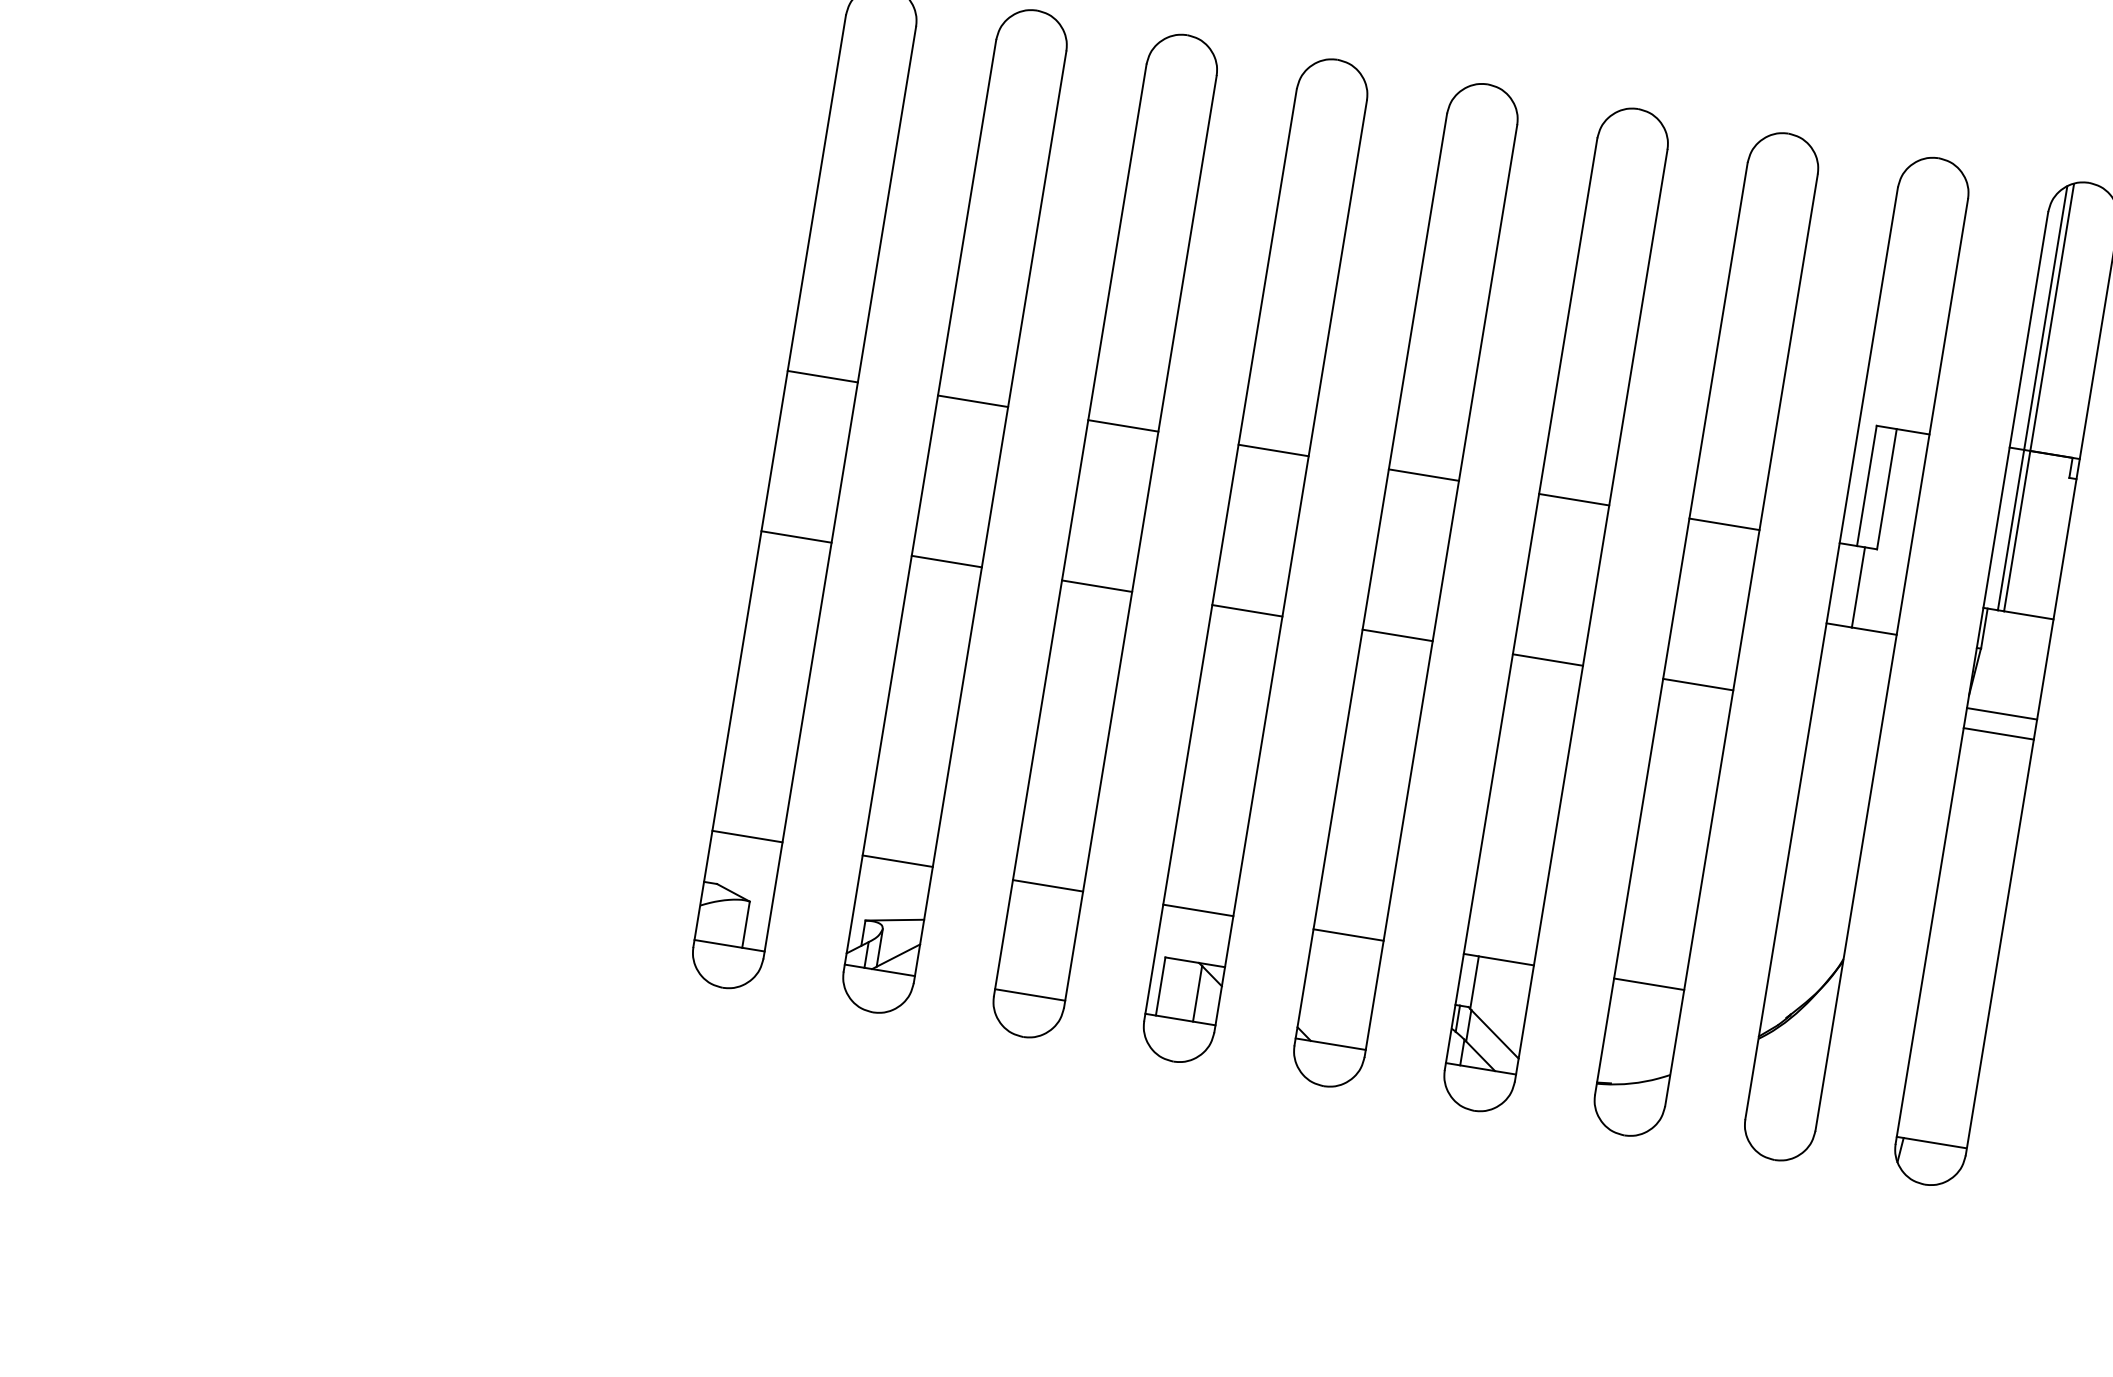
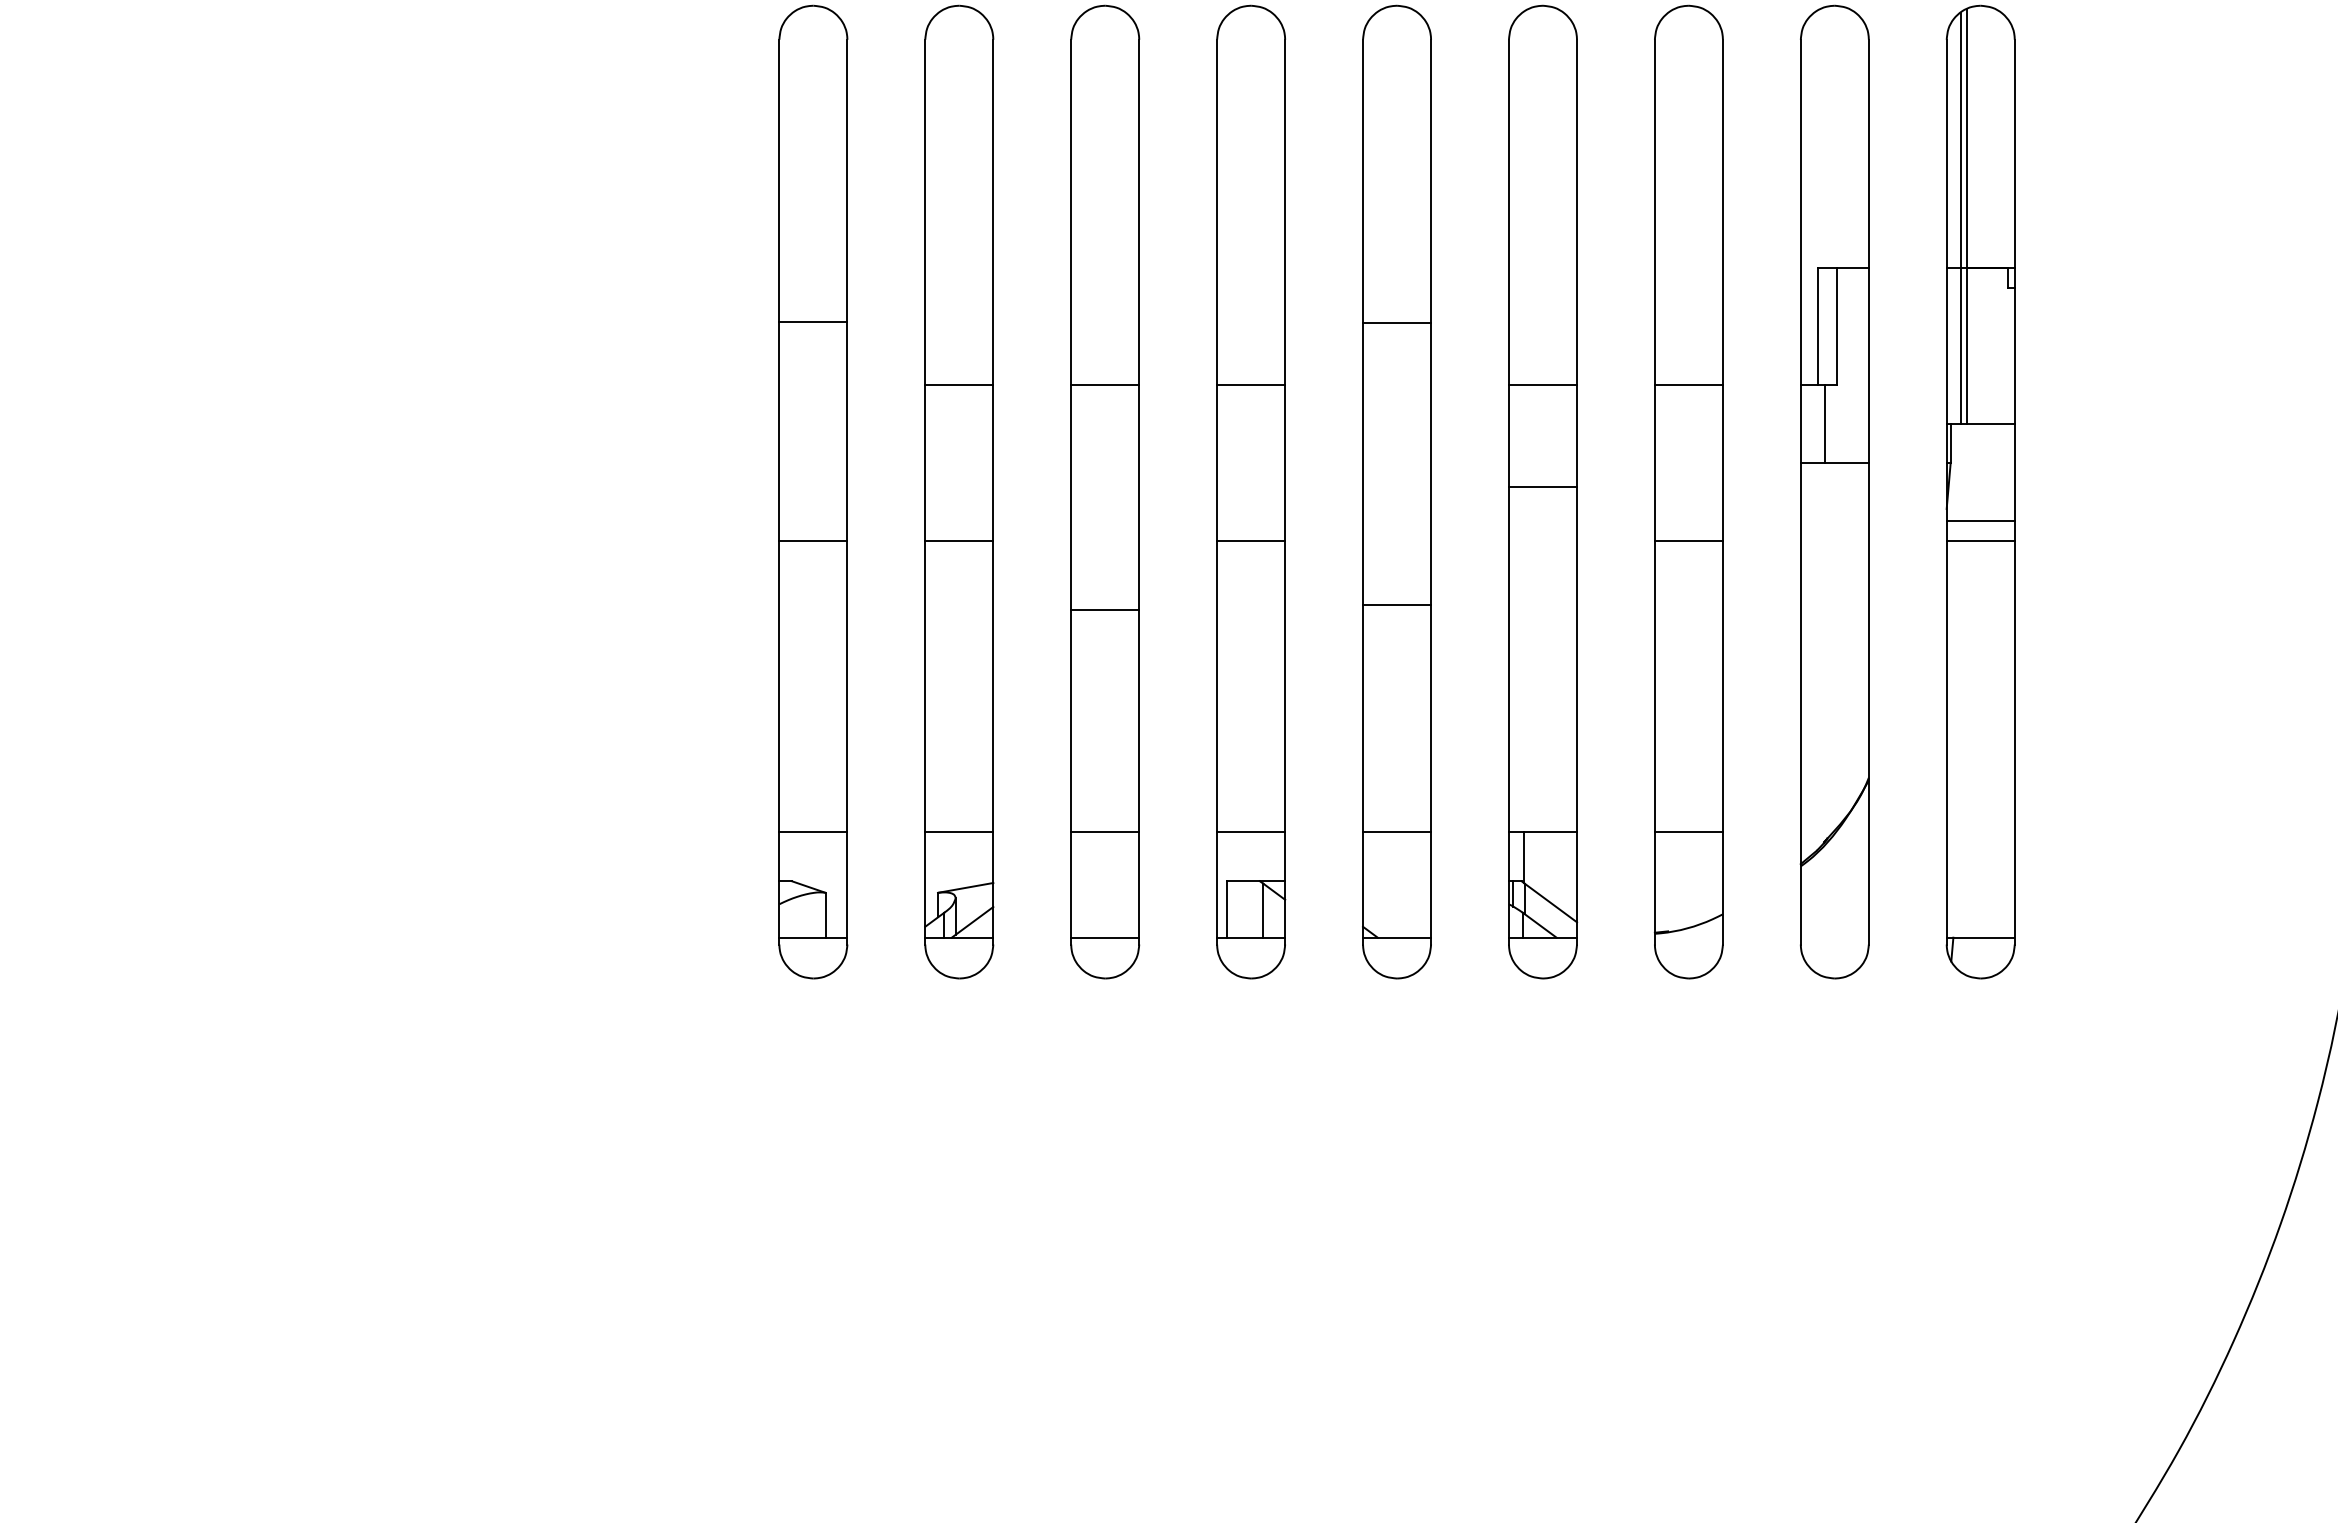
line: (822, 377) -> (813, 322), moved
line: (1424, 475) -> (1397, 323), moved
line: (1097, 585) -> (1105, 609), moved
line: (1398, 635) -> (1397, 604), moved
line: (1547, 659) -> (1542, 486), moved

